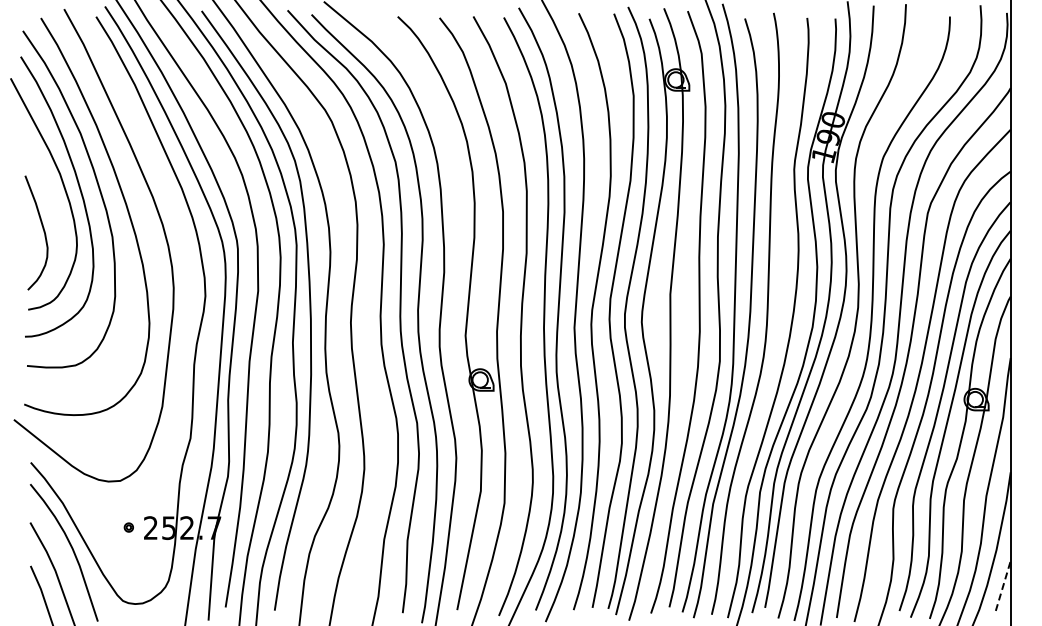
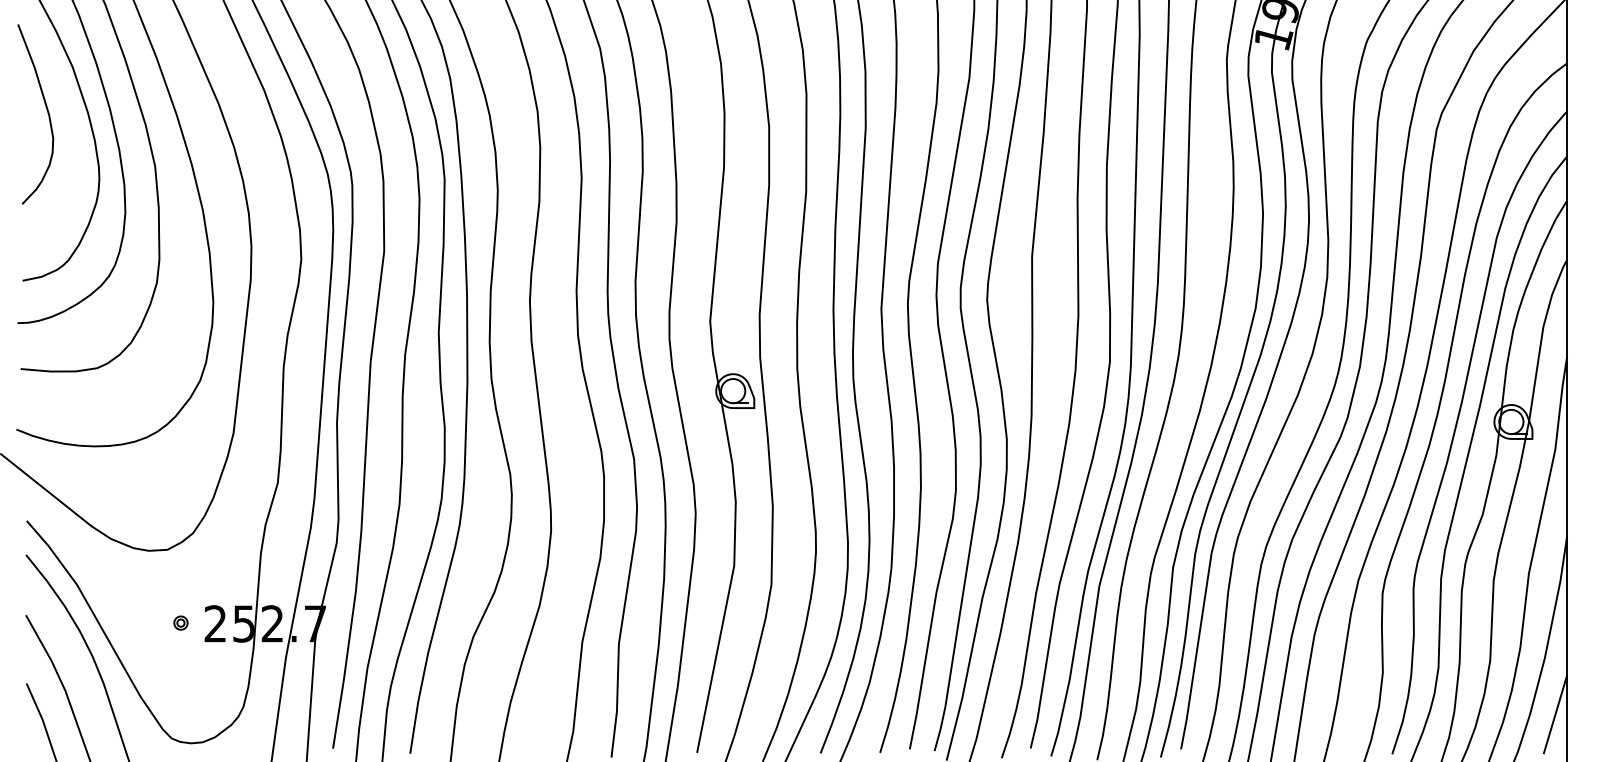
curve: (42, 229) -> (45, 108), moved
line: (1003, 585) -> (1555, 714), dashed -> solid

